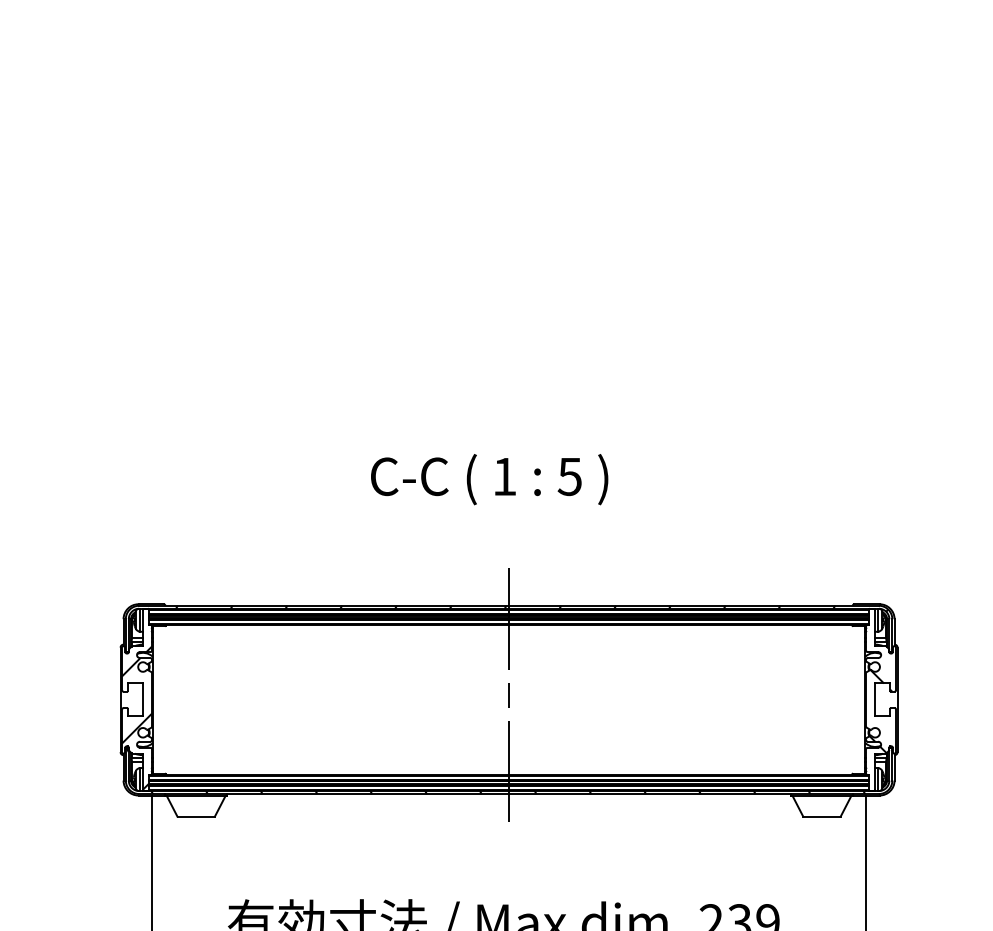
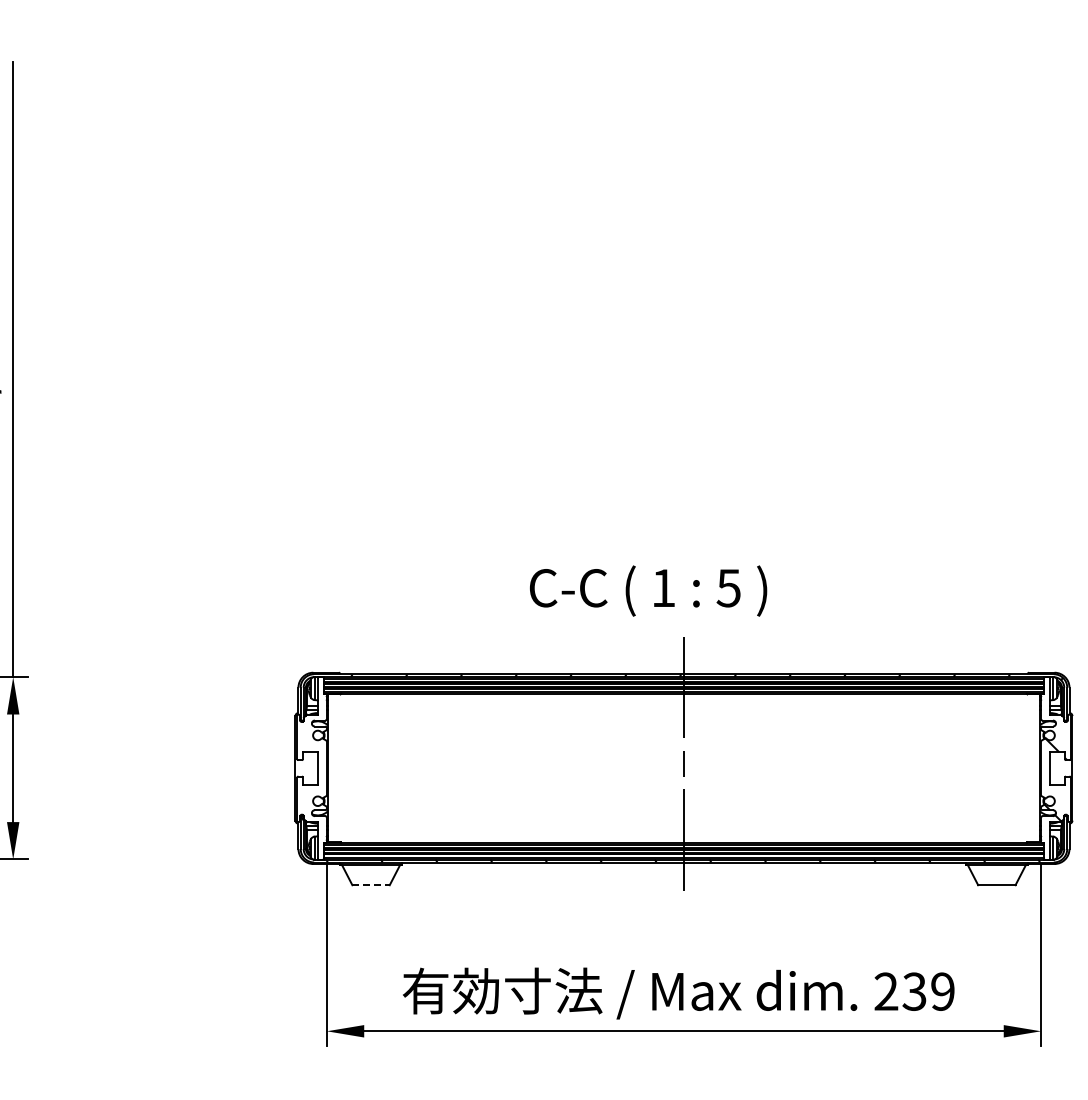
text: (489, 479) -> (648, 590), moved
hatch: (136, 718) -> (311, 786), removed
line: (196, 817) -> (371, 885), solid -> dashed

